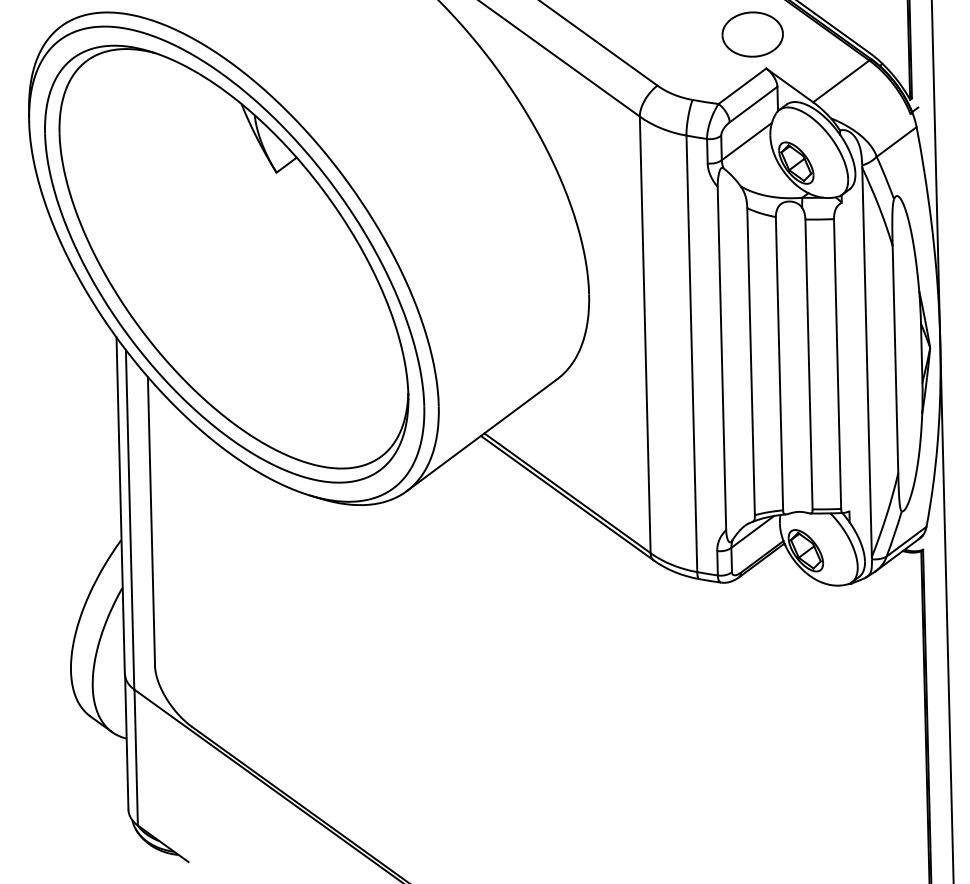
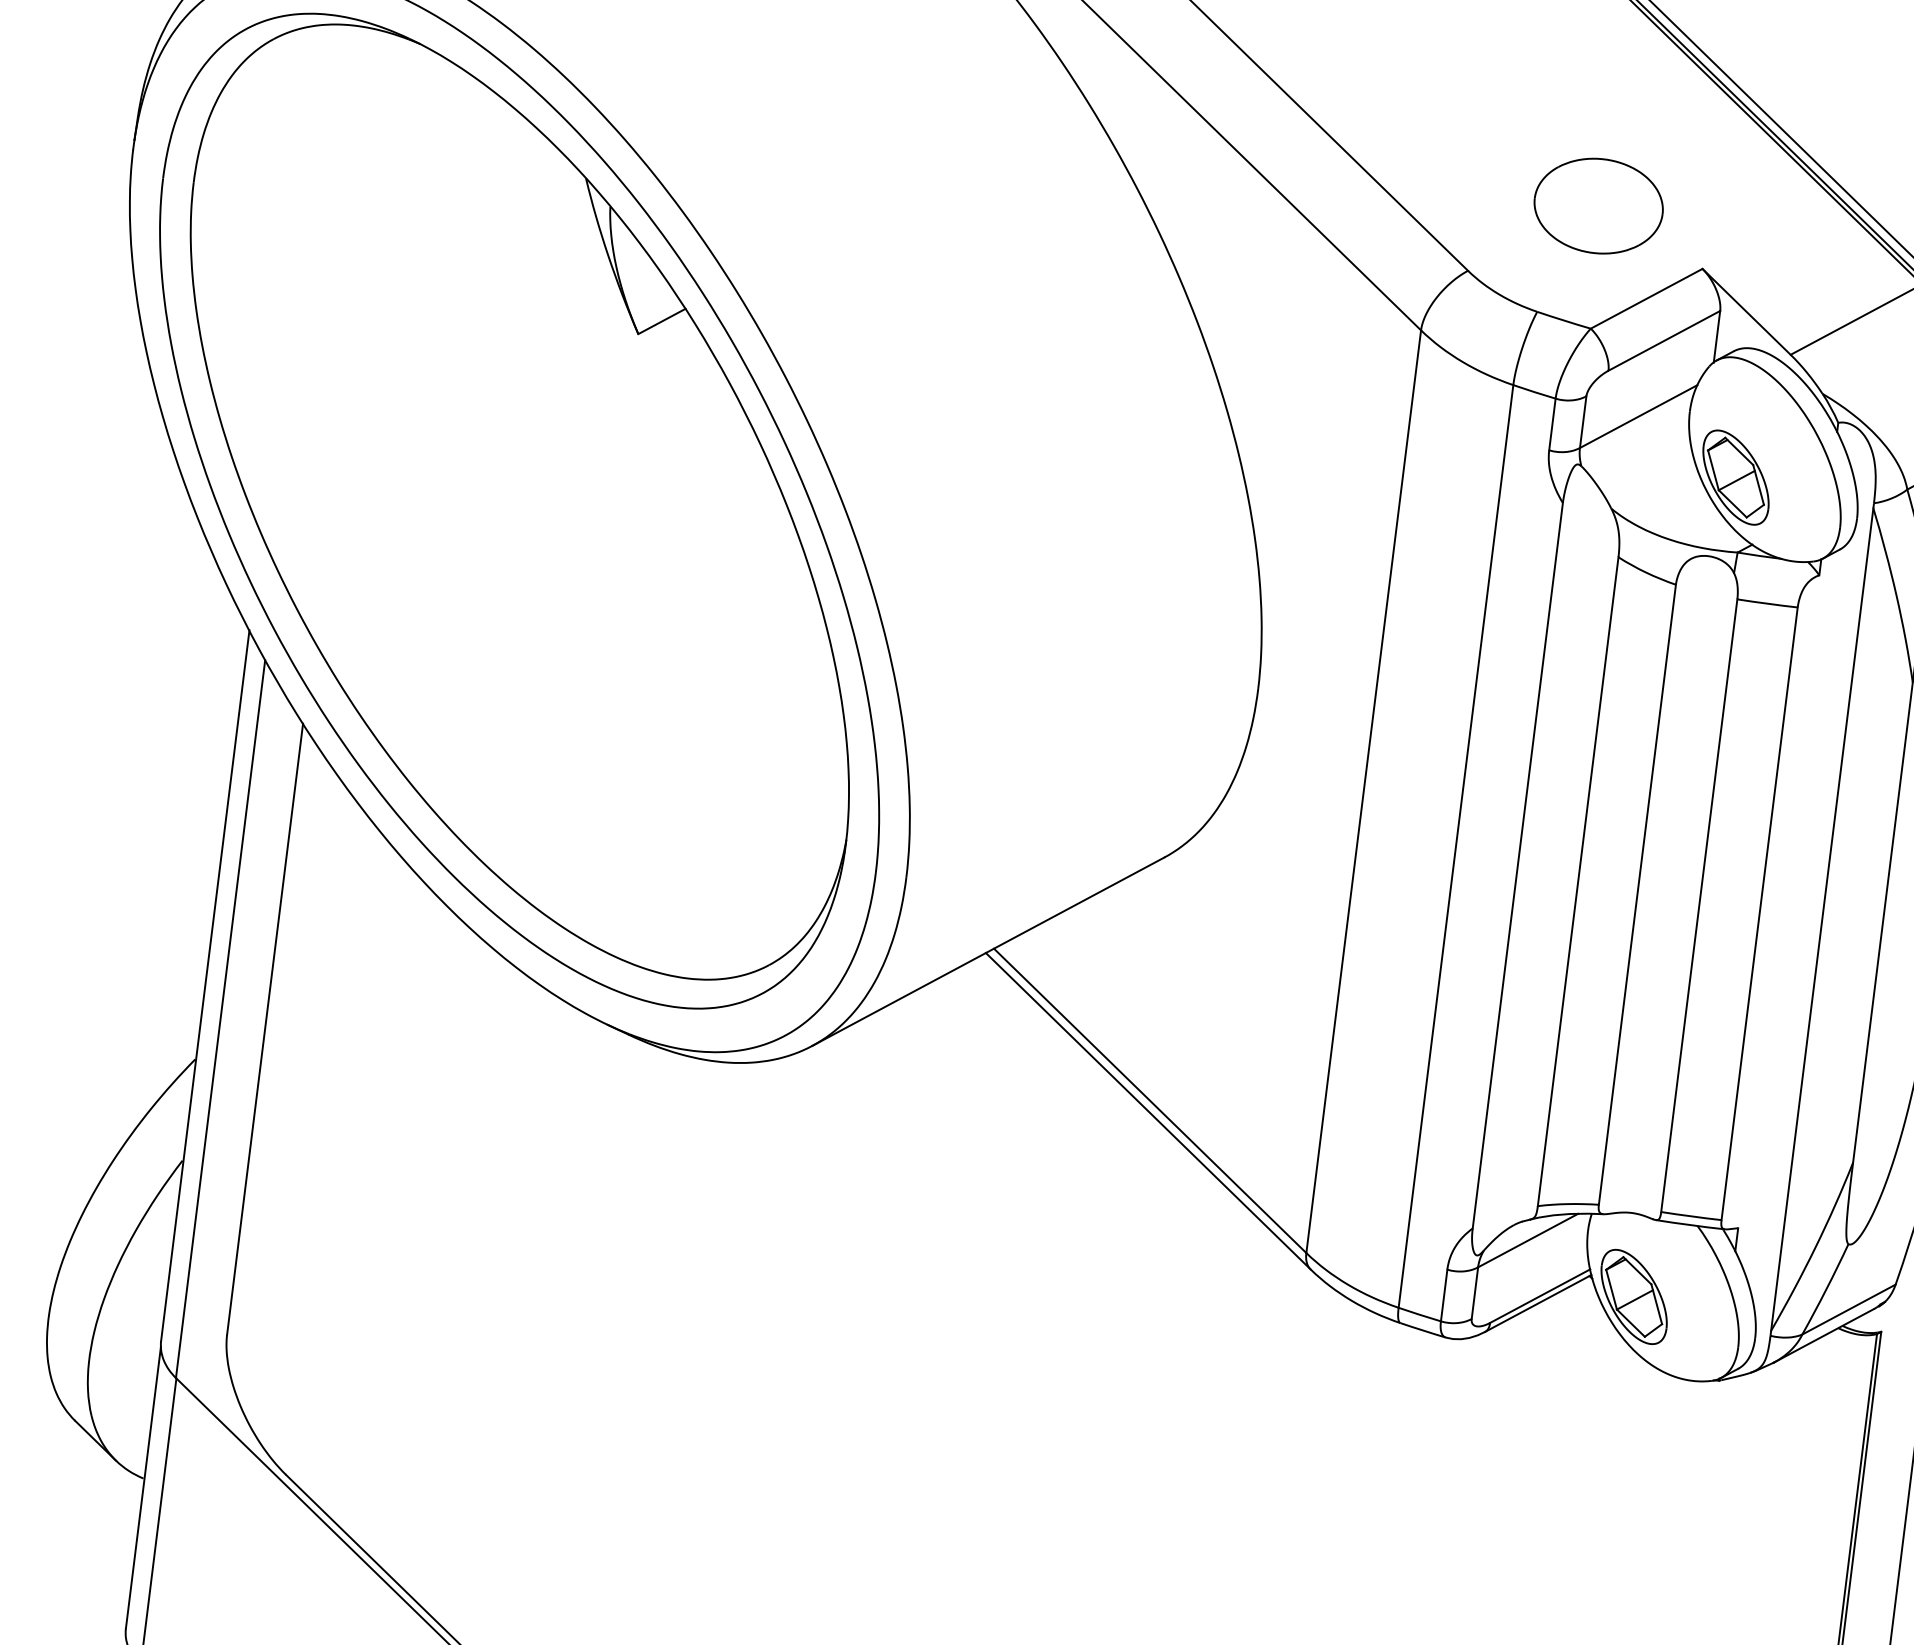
part: (752, 34) -> (1598, 205), moved

